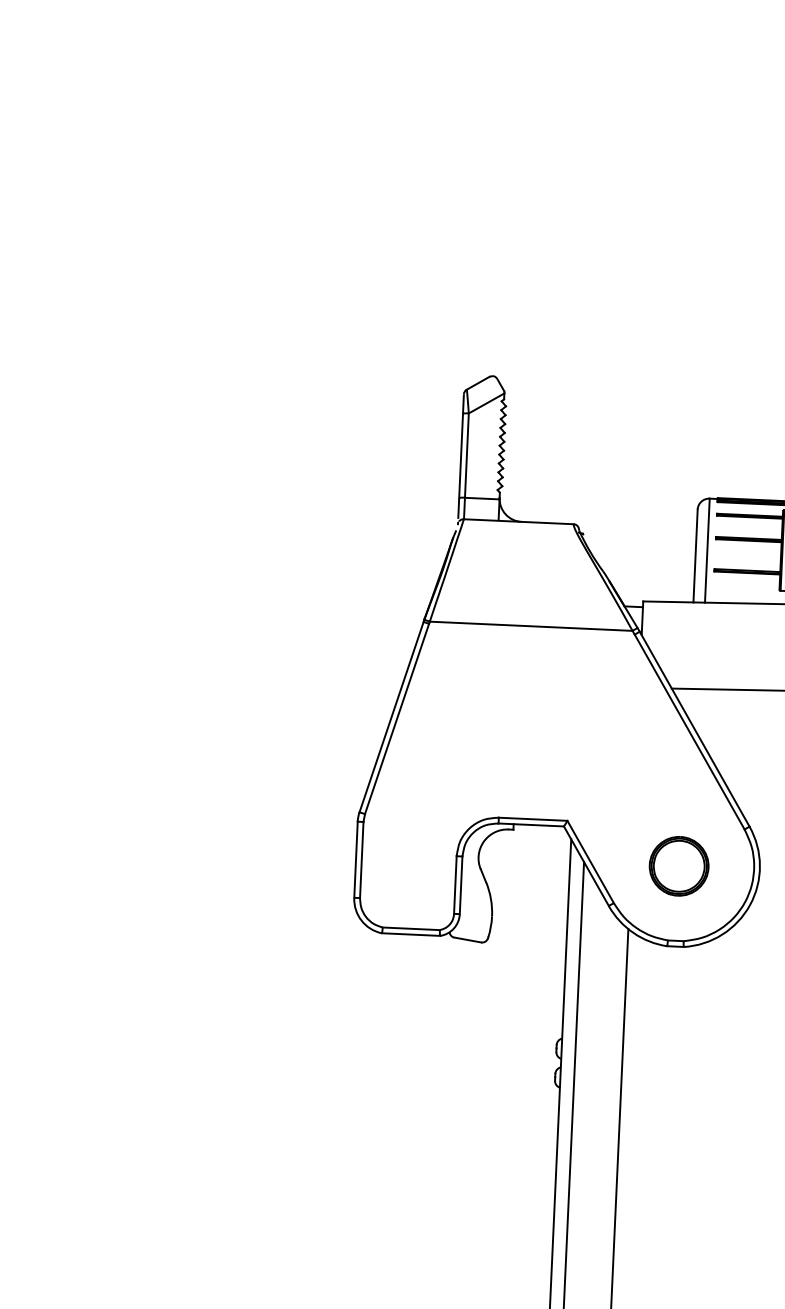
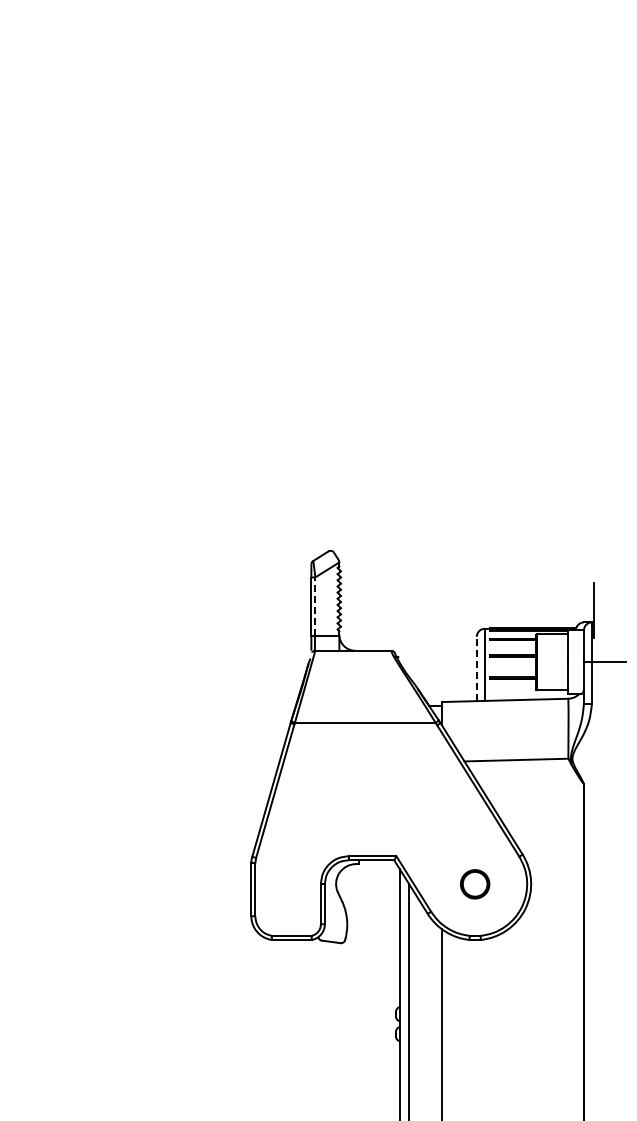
line: (467, 455) -> (315, 606), solid -> dashed
line: (695, 555) -> (476, 668), solid -> dashed
part: (678, 866) -> (474, 884), size x0.7

